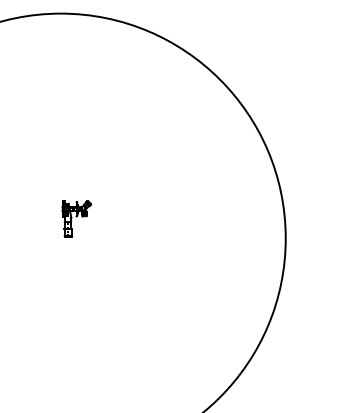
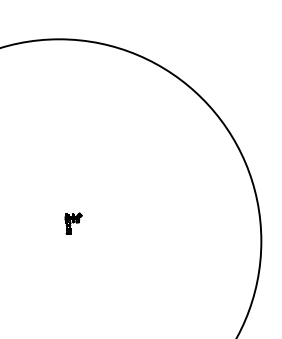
part: (76, 218) -> (73, 223), size x0.62

